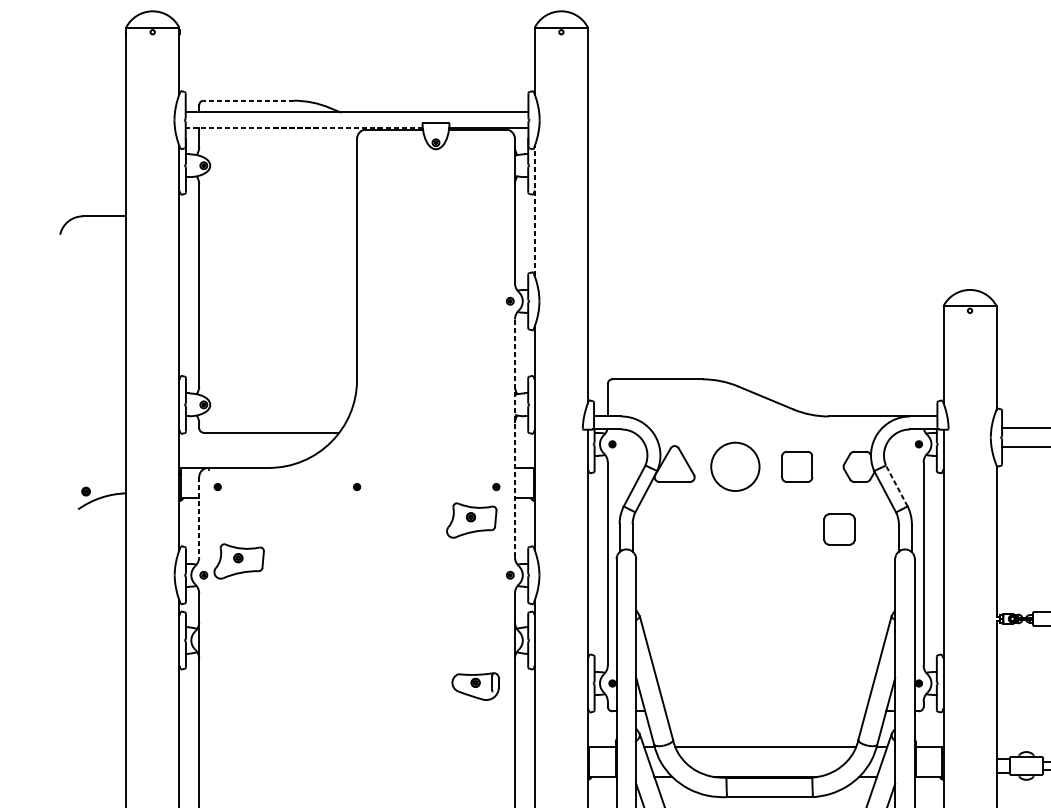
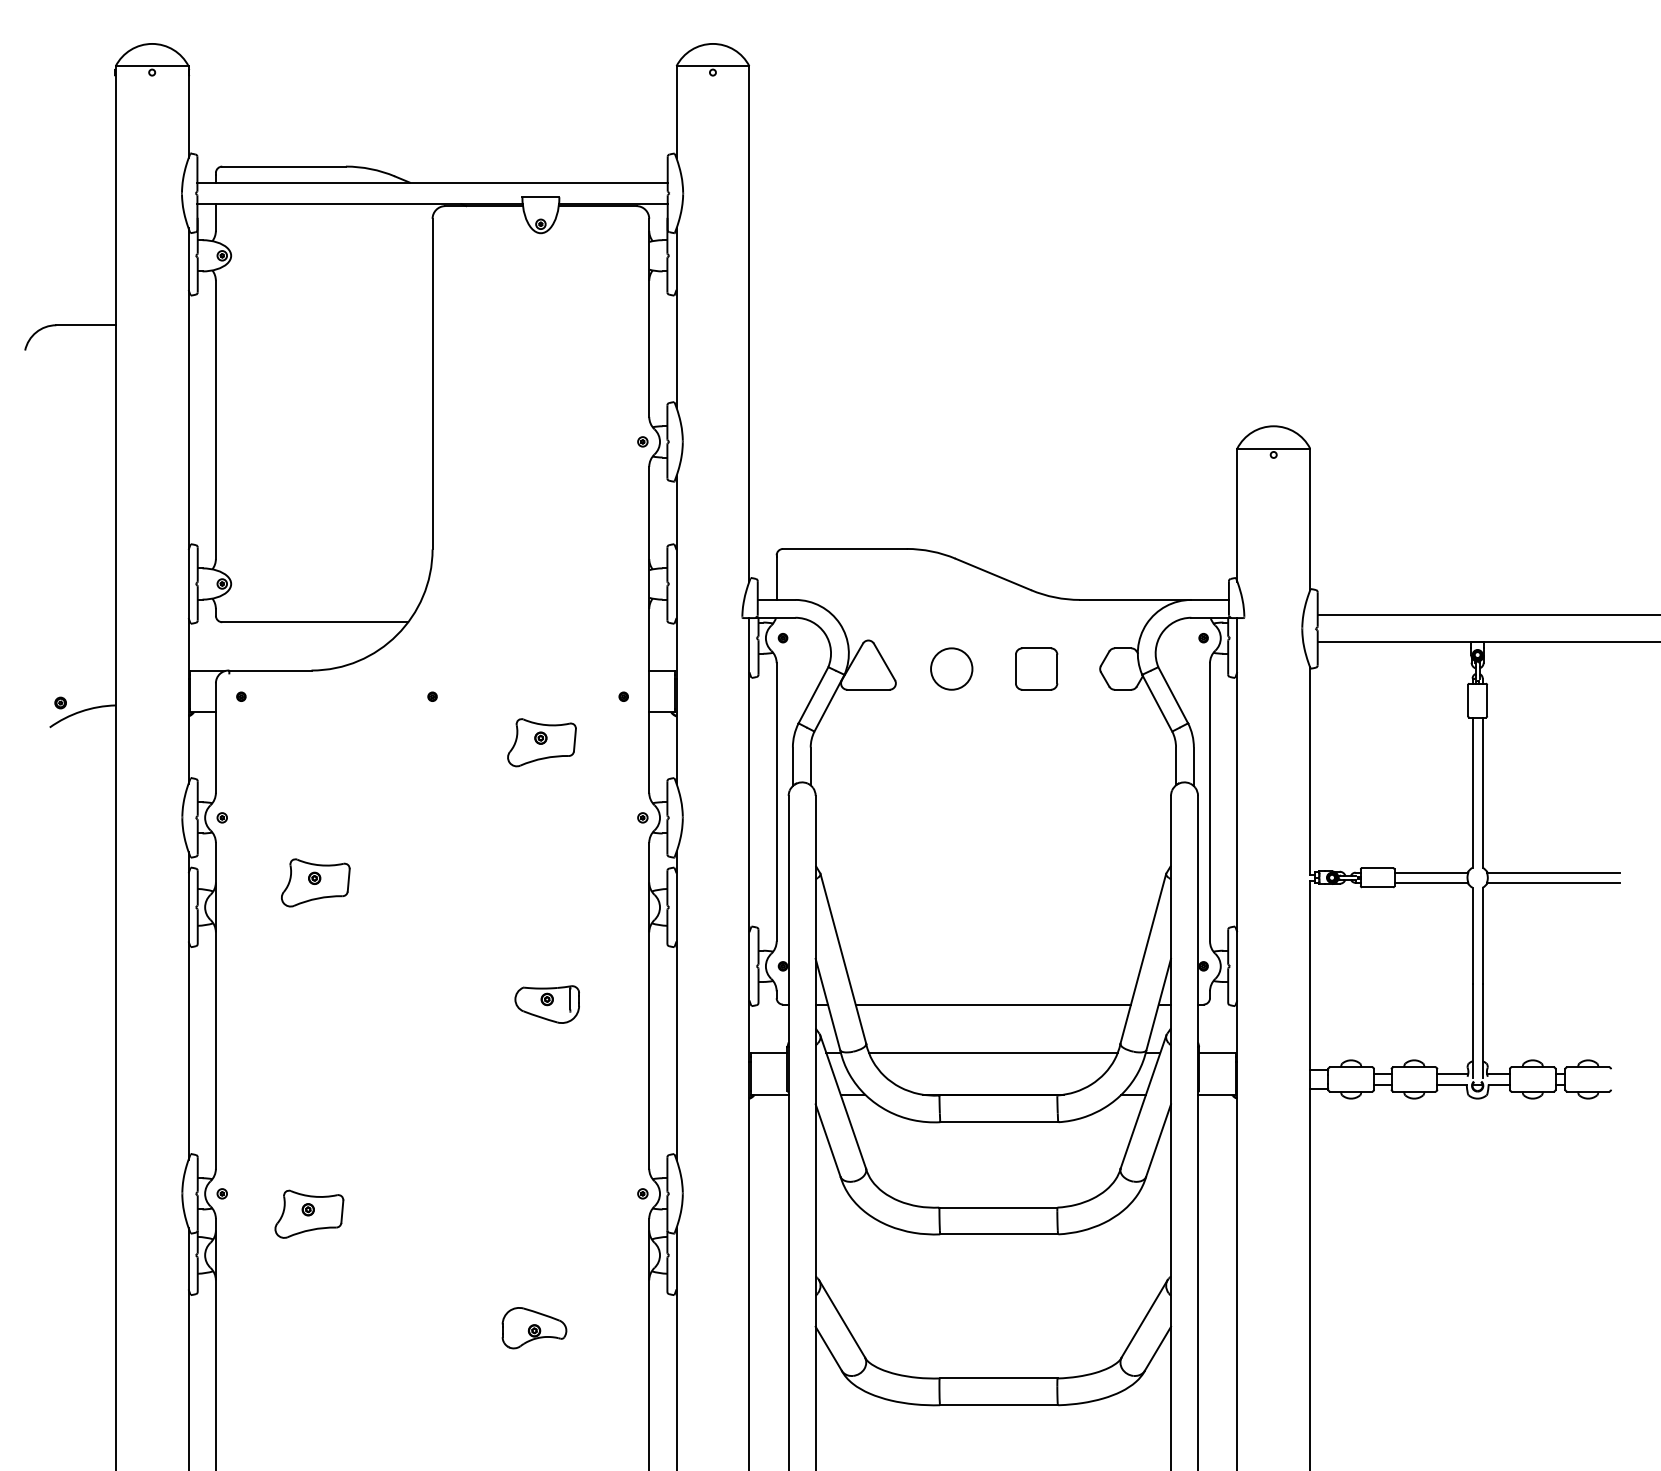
line: (249, 100) -> (284, 166), dashed -> solid
line: (304, 128) -> (360, 204), dashed -> solid
line: (534, 211) -> (676, 318), dashed -> solid
line: (515, 438) -> (649, 629), dashed -> solid
circle: (735, 466) -> (951, 668), size x0.62
line: (896, 486) -> (1173, 695), dashed -> solid
line: (198, 517) -> (215, 738), dashed -> solid
part: (471, 520) -> (541, 742), moved
part: (839, 529) -> (1094, 754), removed
part: (238, 561) -> (315, 882), moved
part: (475, 686) -> (546, 1004), moved
line: (765, 711) -> (993, 1004), added

